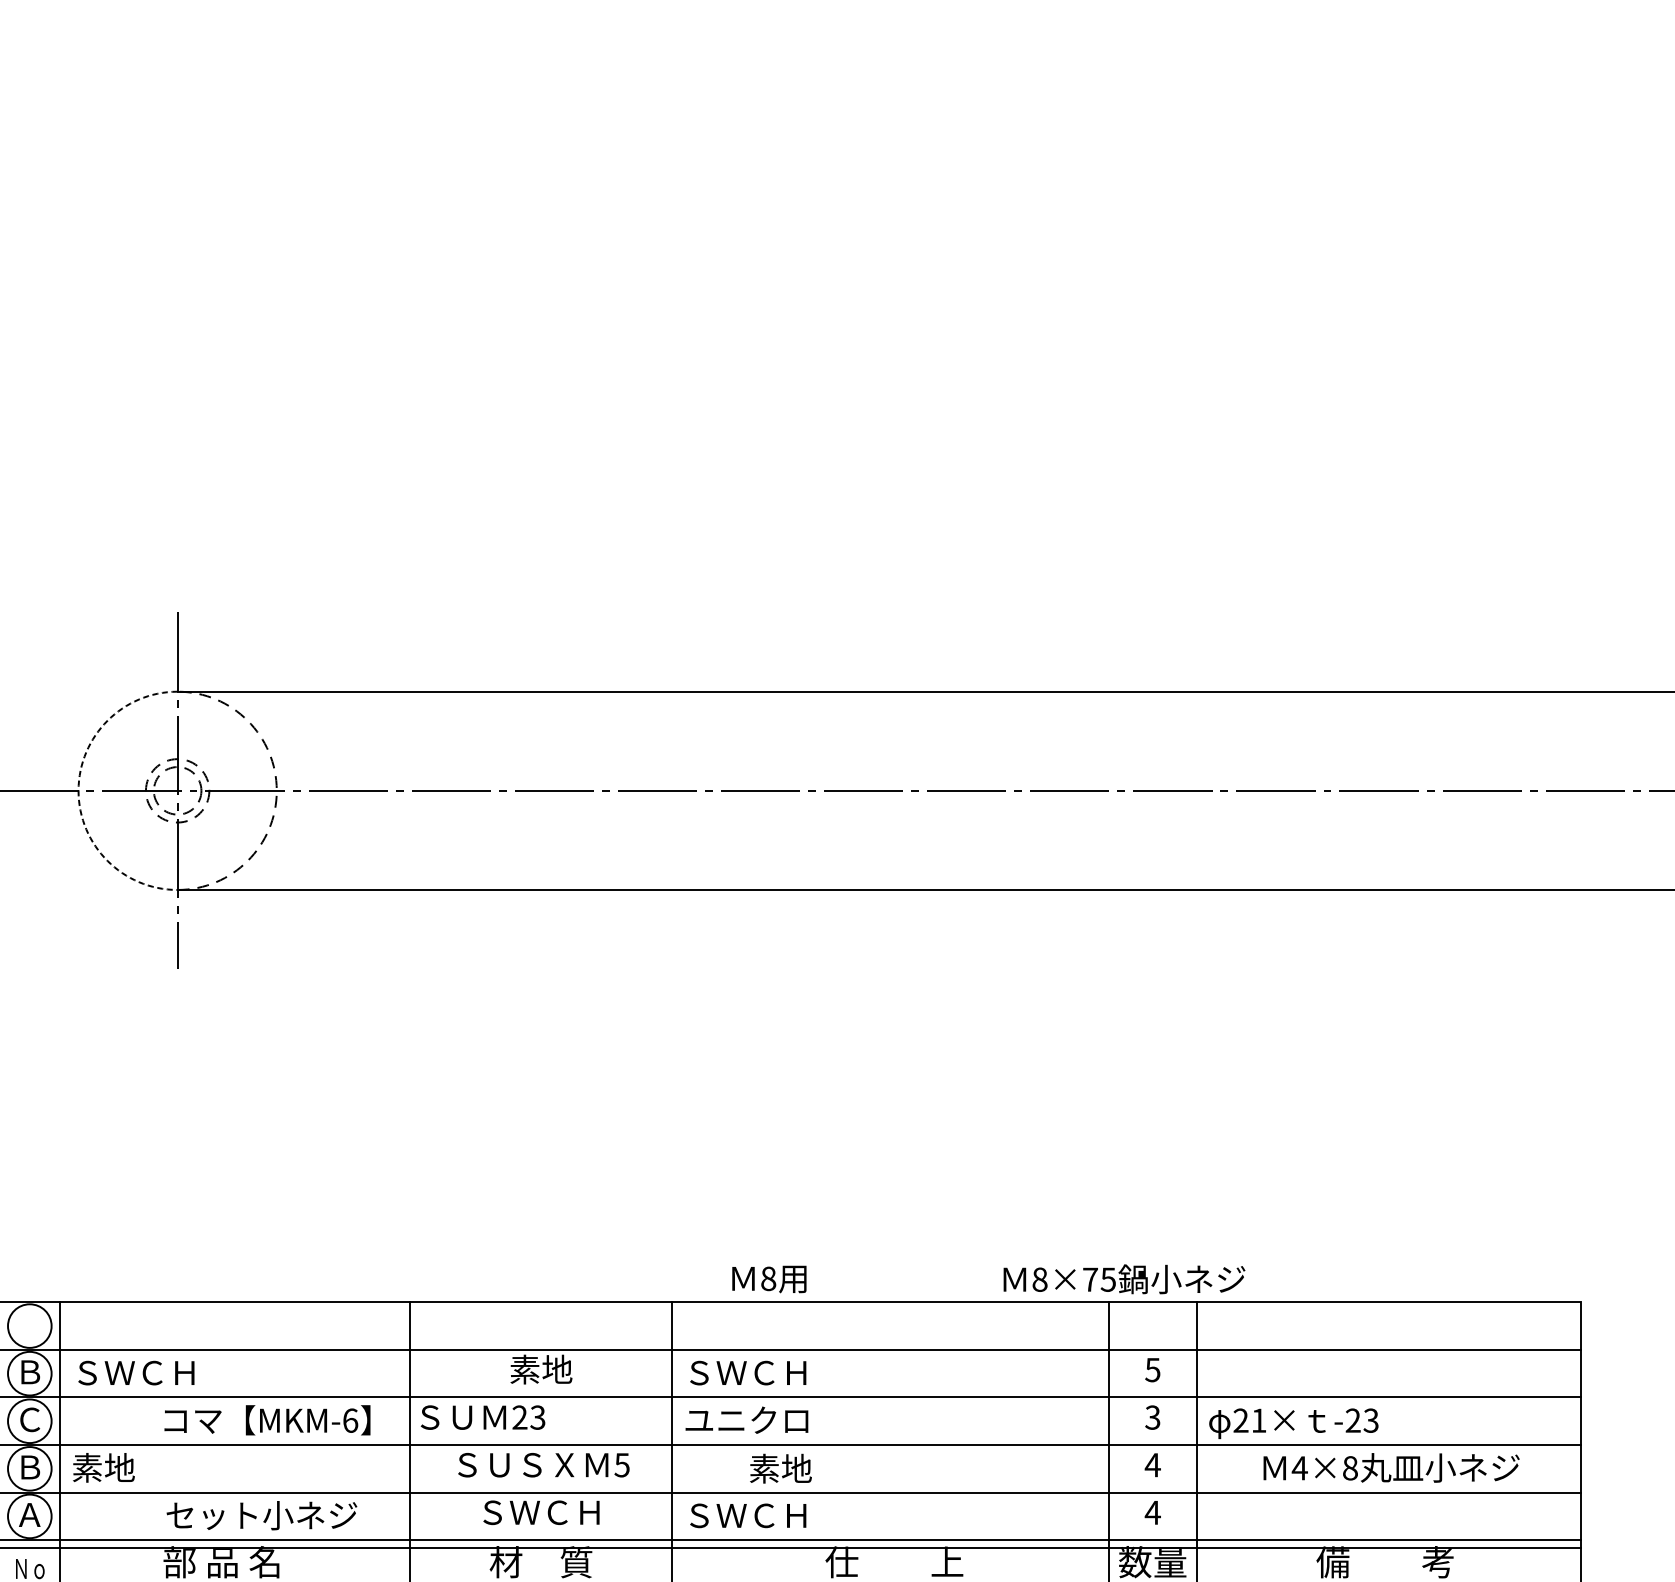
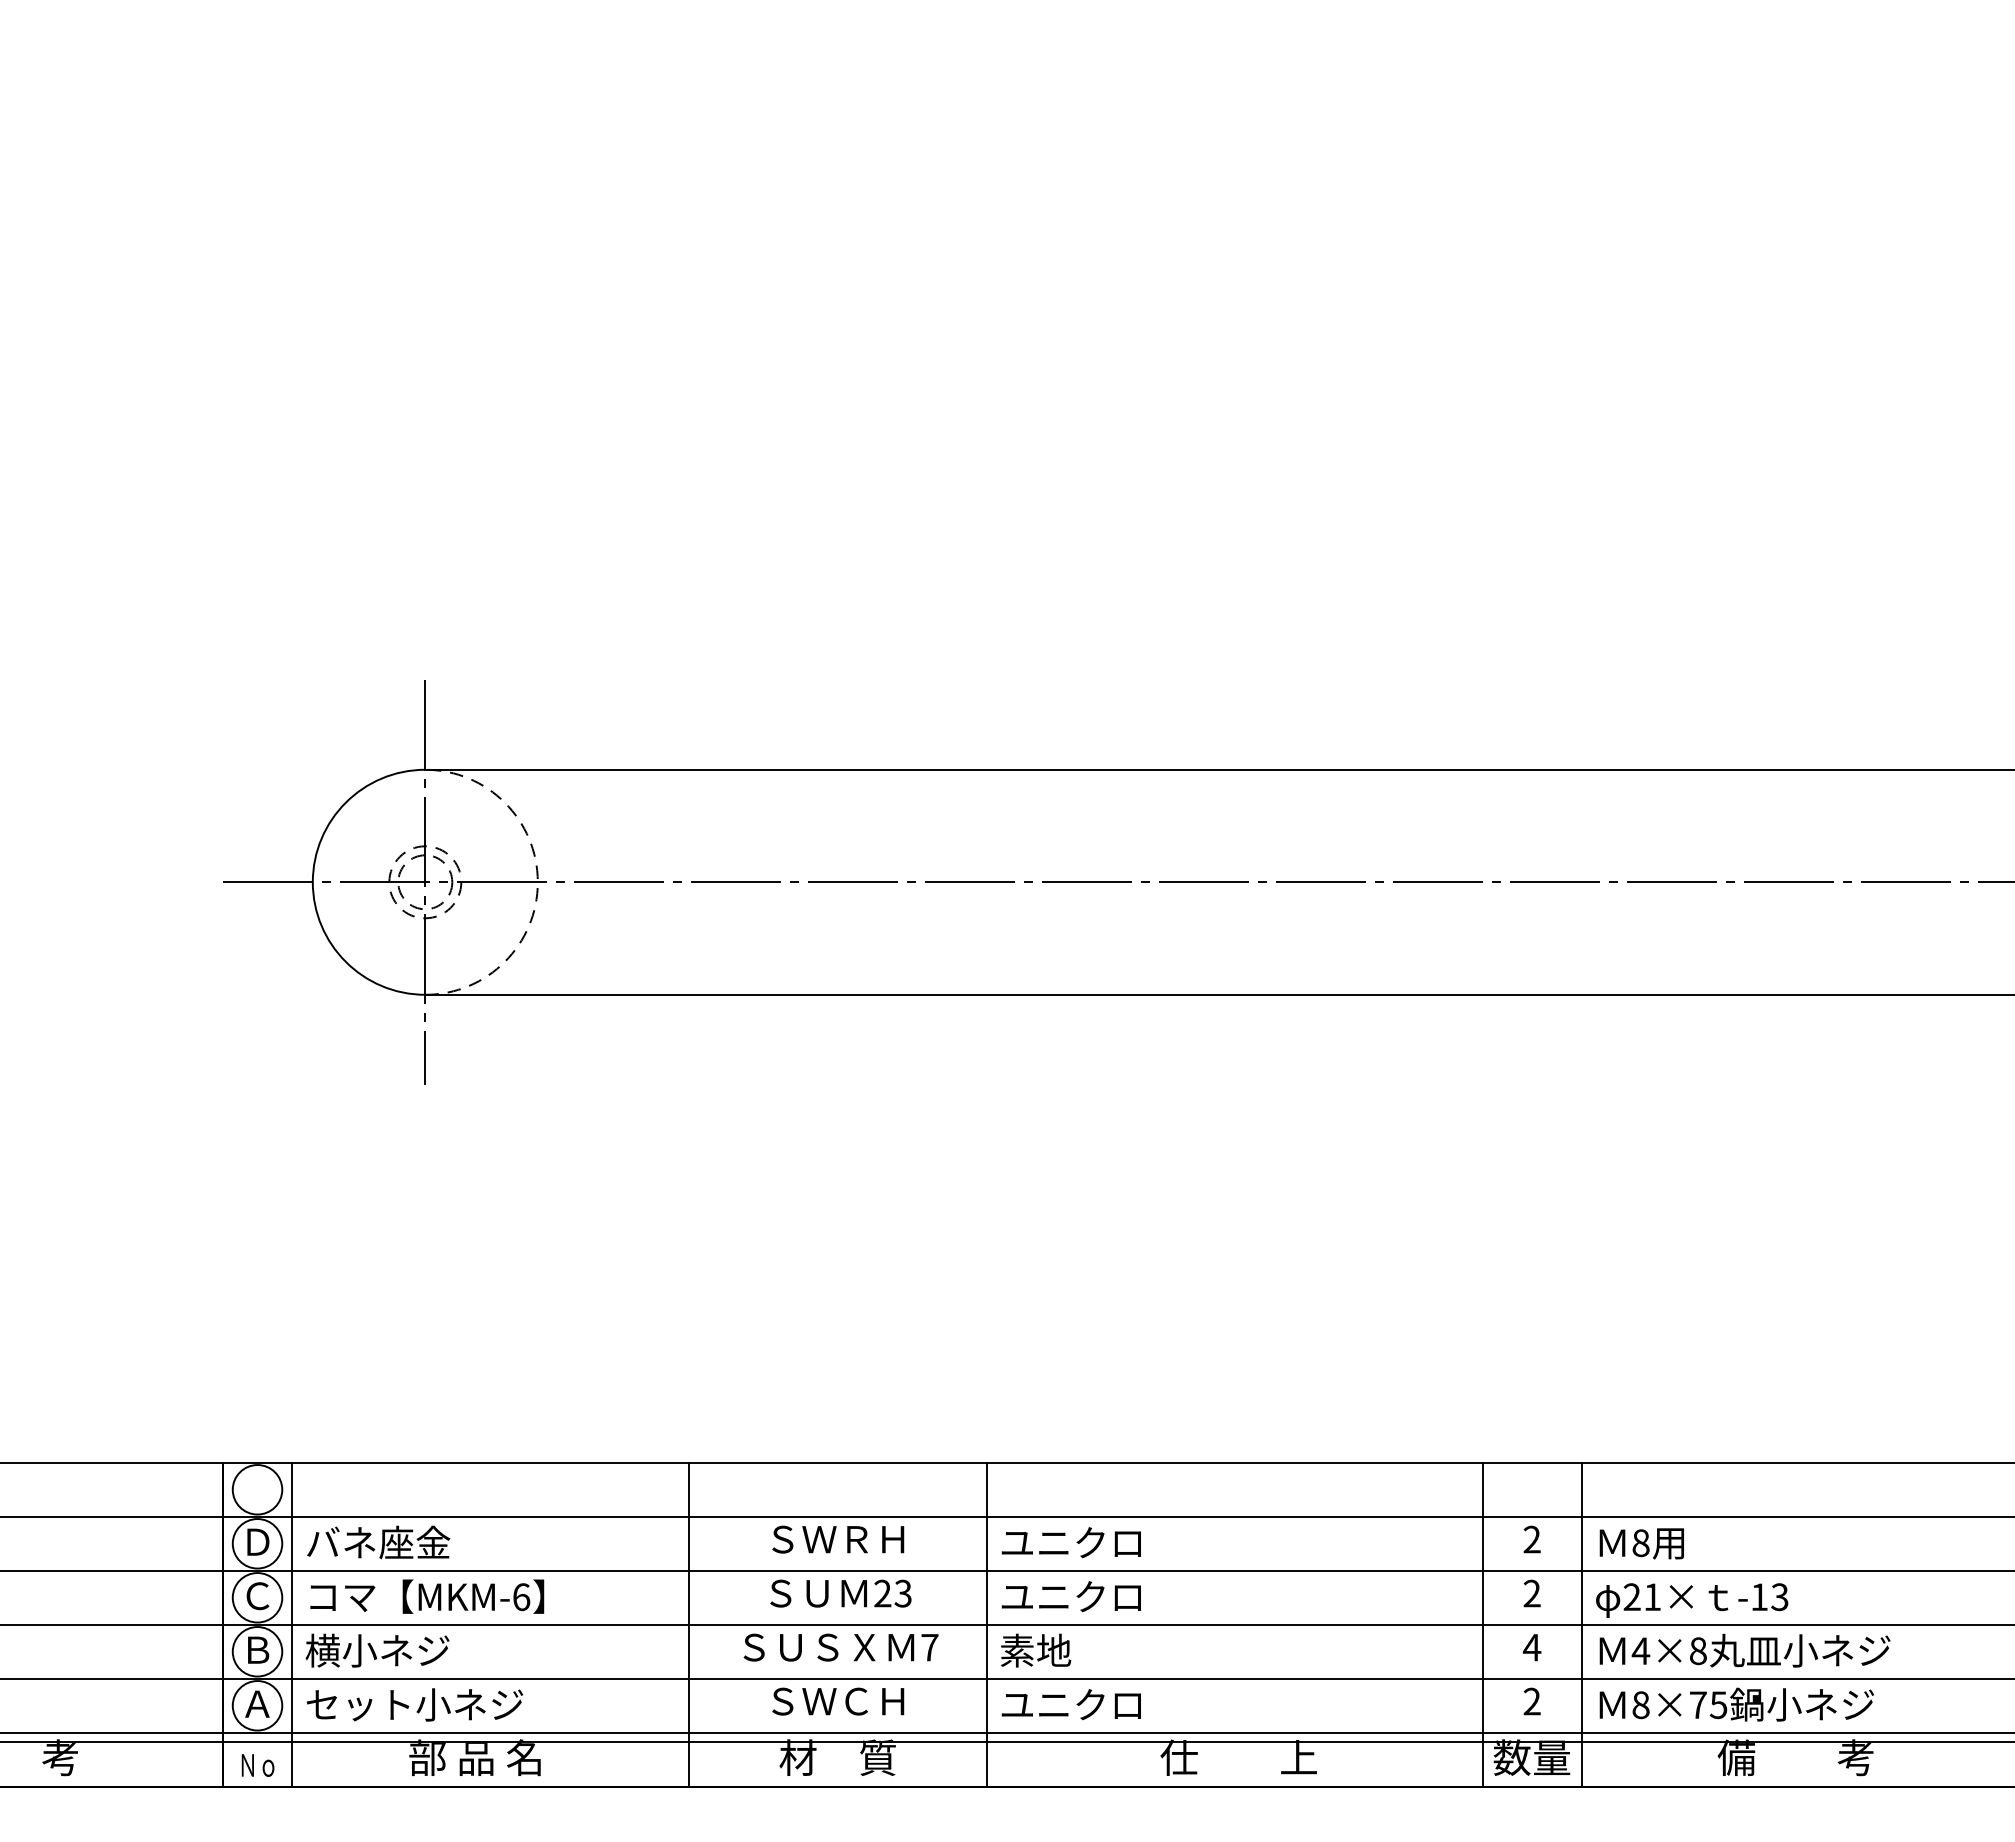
arc: (78, 791) -> (312, 882), dashed -> solid
text: (769, 1279) -> (1641, 1543), moved
text: (1124, 1279) -> (1736, 1704), moved
text: (541, 1369) -> (838, 1539), 素地 -> ＳＷＲＨ
text: (1152, 1369) -> (1531, 1539), 5 -> 2
text: (30, 1371) -> (258, 1541), Ｂ -> Ｄ
text: (136, 1372) -> (378, 1542), ＳＷＣＨ -> バネ座金
text: (746, 1372) -> (1070, 1542), ＳＷＣＨ -> ユニクロ
text: (482, 1417) -> (840, 1593), moved
text: (1152, 1417) -> (1531, 1593), 3 -> 2
text: (267, 1420) -> (427, 1596), moved
text: (1353, 1420) -> (1759, 1596), -23 -> -13
text: (621, 1465) -> (929, 1647), 5 -> 7
text: (135, 1467) -> (377, 1650), 素地 -> 横小ネジ
text: (1391, 1467) -> (1744, 1650), moved
text: (780, 1468) -> (1035, 1650), moved
text: (1152, 1512) -> (1531, 1701), 4 -> 2
text: (262, 1515) -> (415, 1704), moved
text: (746, 1515) -> (1070, 1704), ＳＷＣＨ -> ユニクロ

